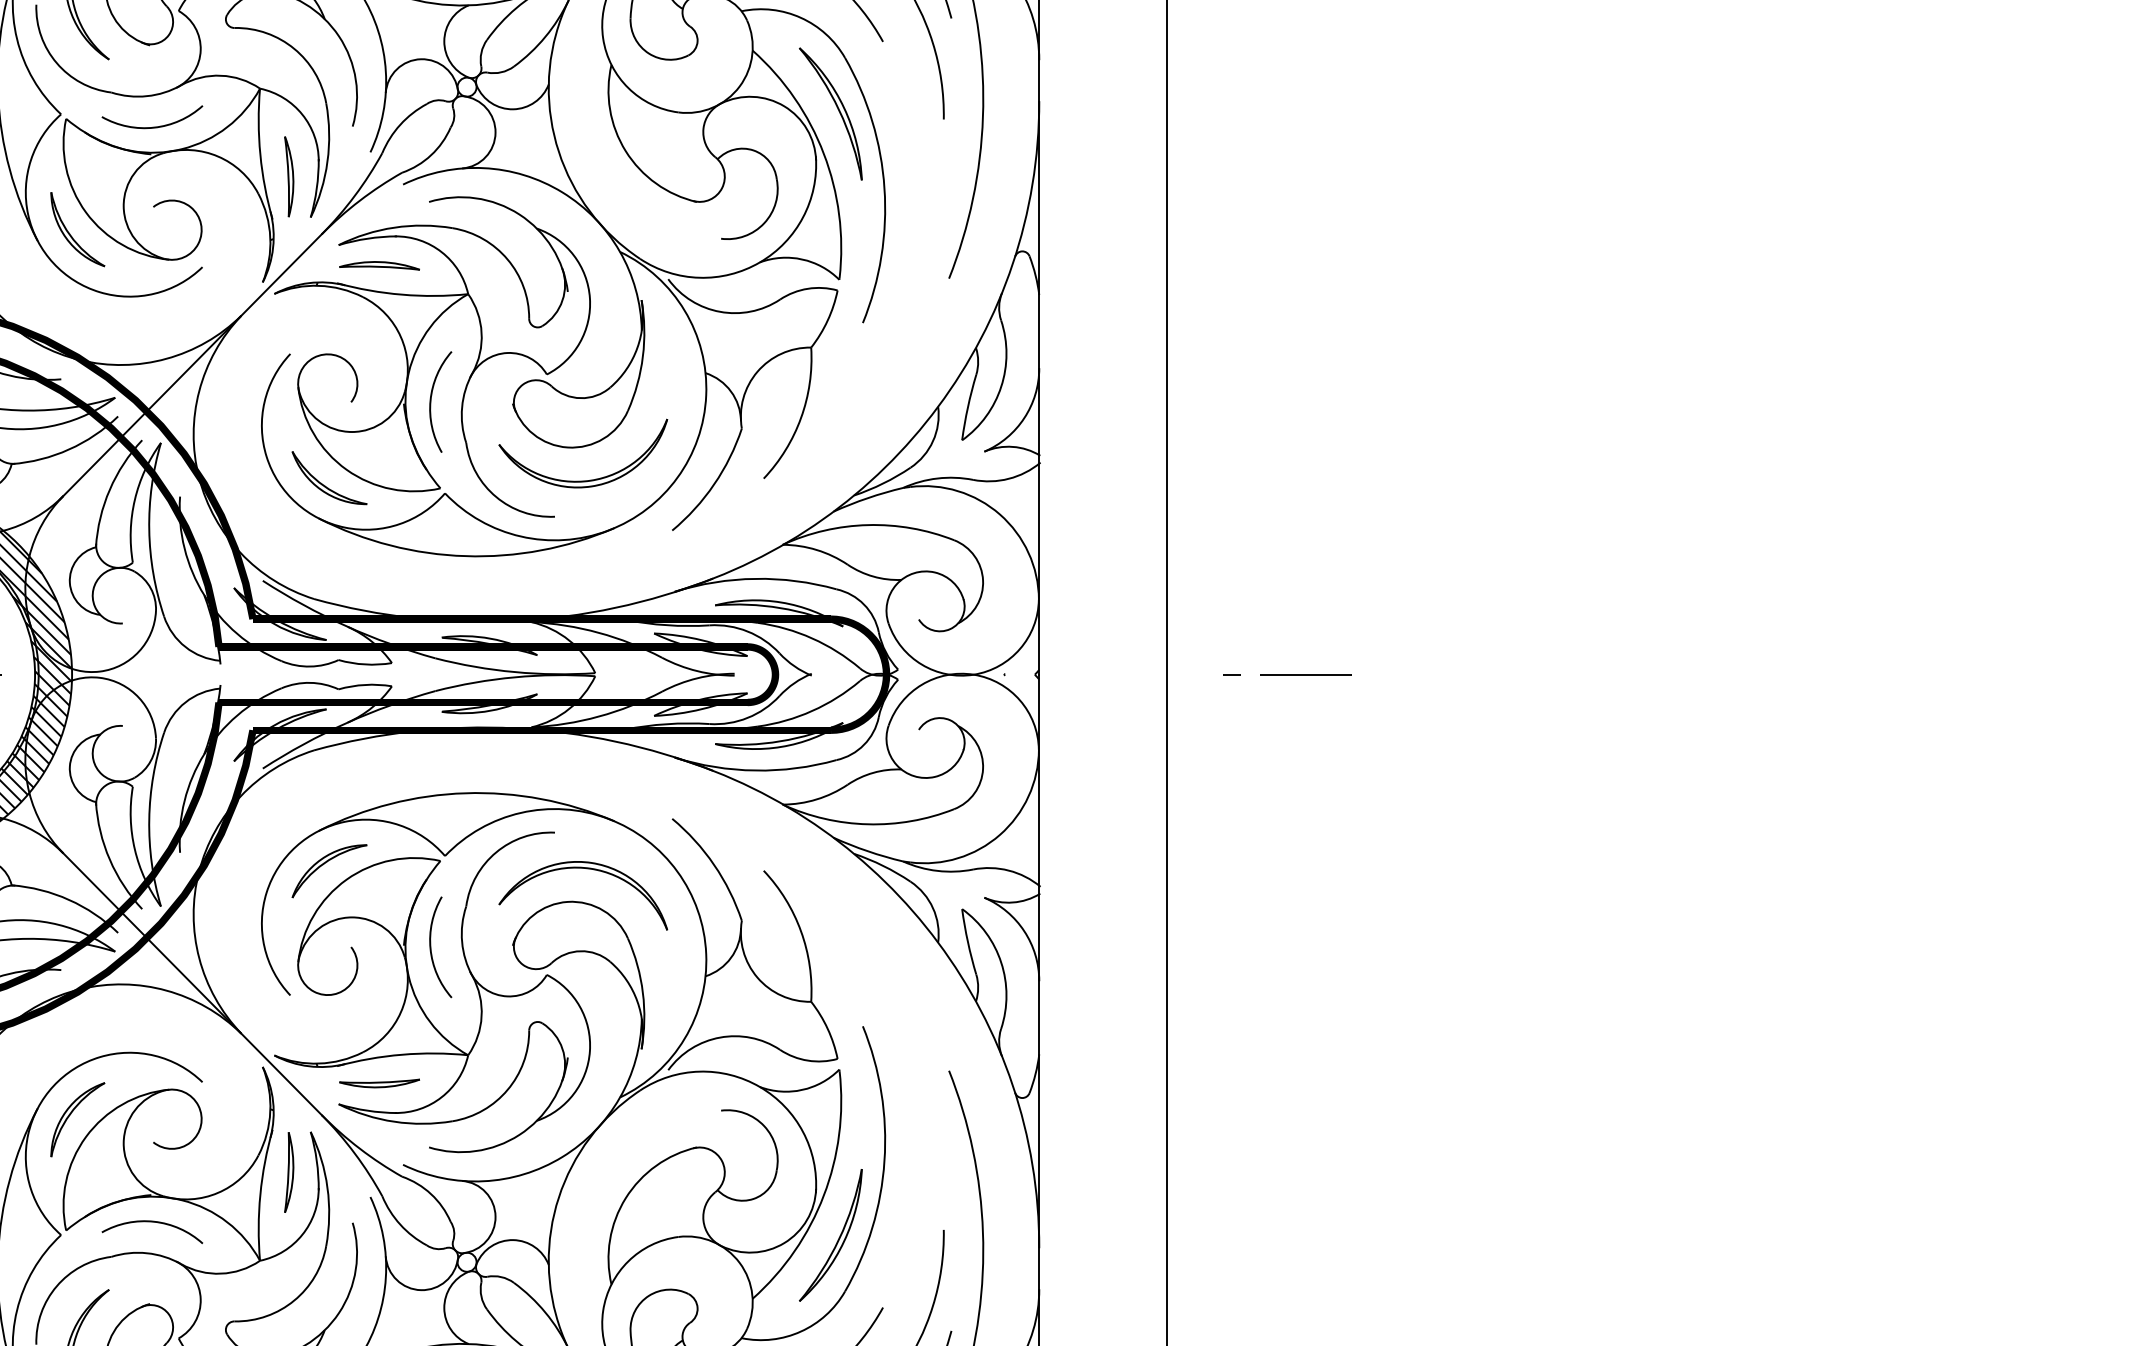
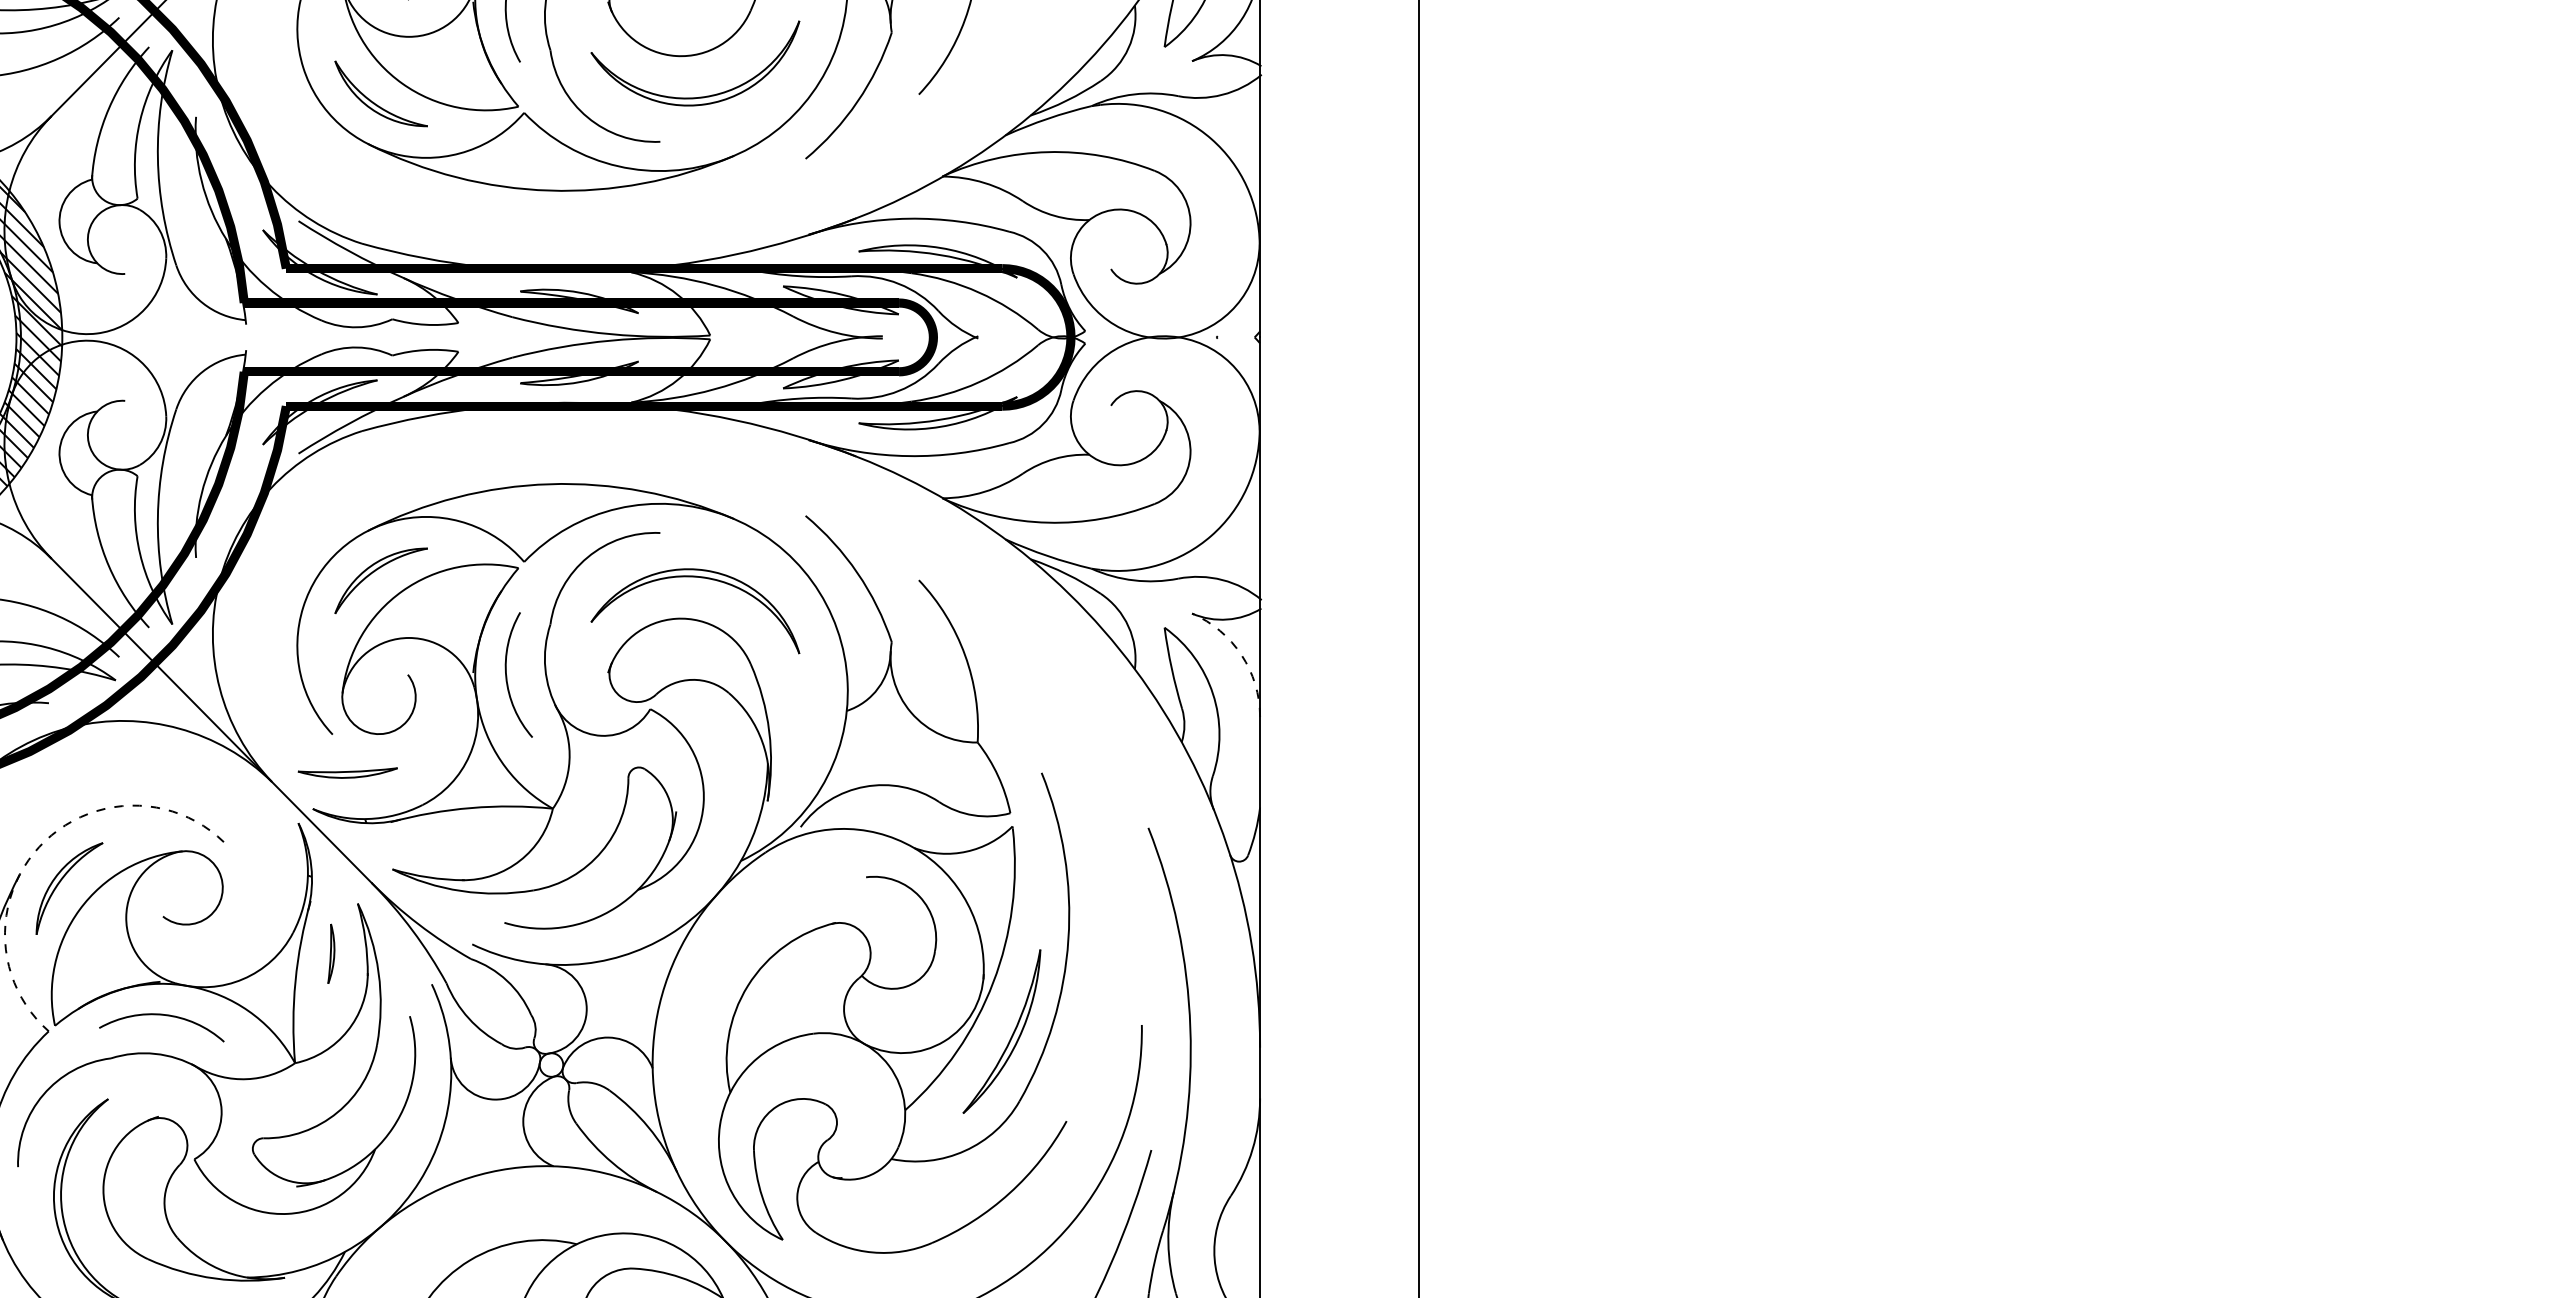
line: (1287, 674) -> (1567, 337), removed
arc: (1024, 931) -> (1241, 655), solid -> dashed
part: (379, 1083) -> (347, 773), moved
arc: (53, 1086) -> (39, 847), solid -> dashed
part: (289, 1172) -> (331, 953), size x0.6

